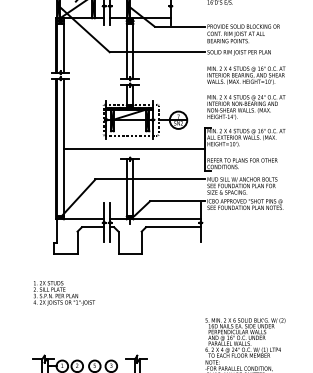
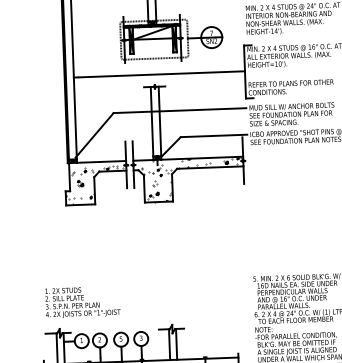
hatch: (157, 236) -> (191, 179), added
hatch: (77, 237) -> (94, 184), added
text: (64, 293) -> (82, 302), moved

